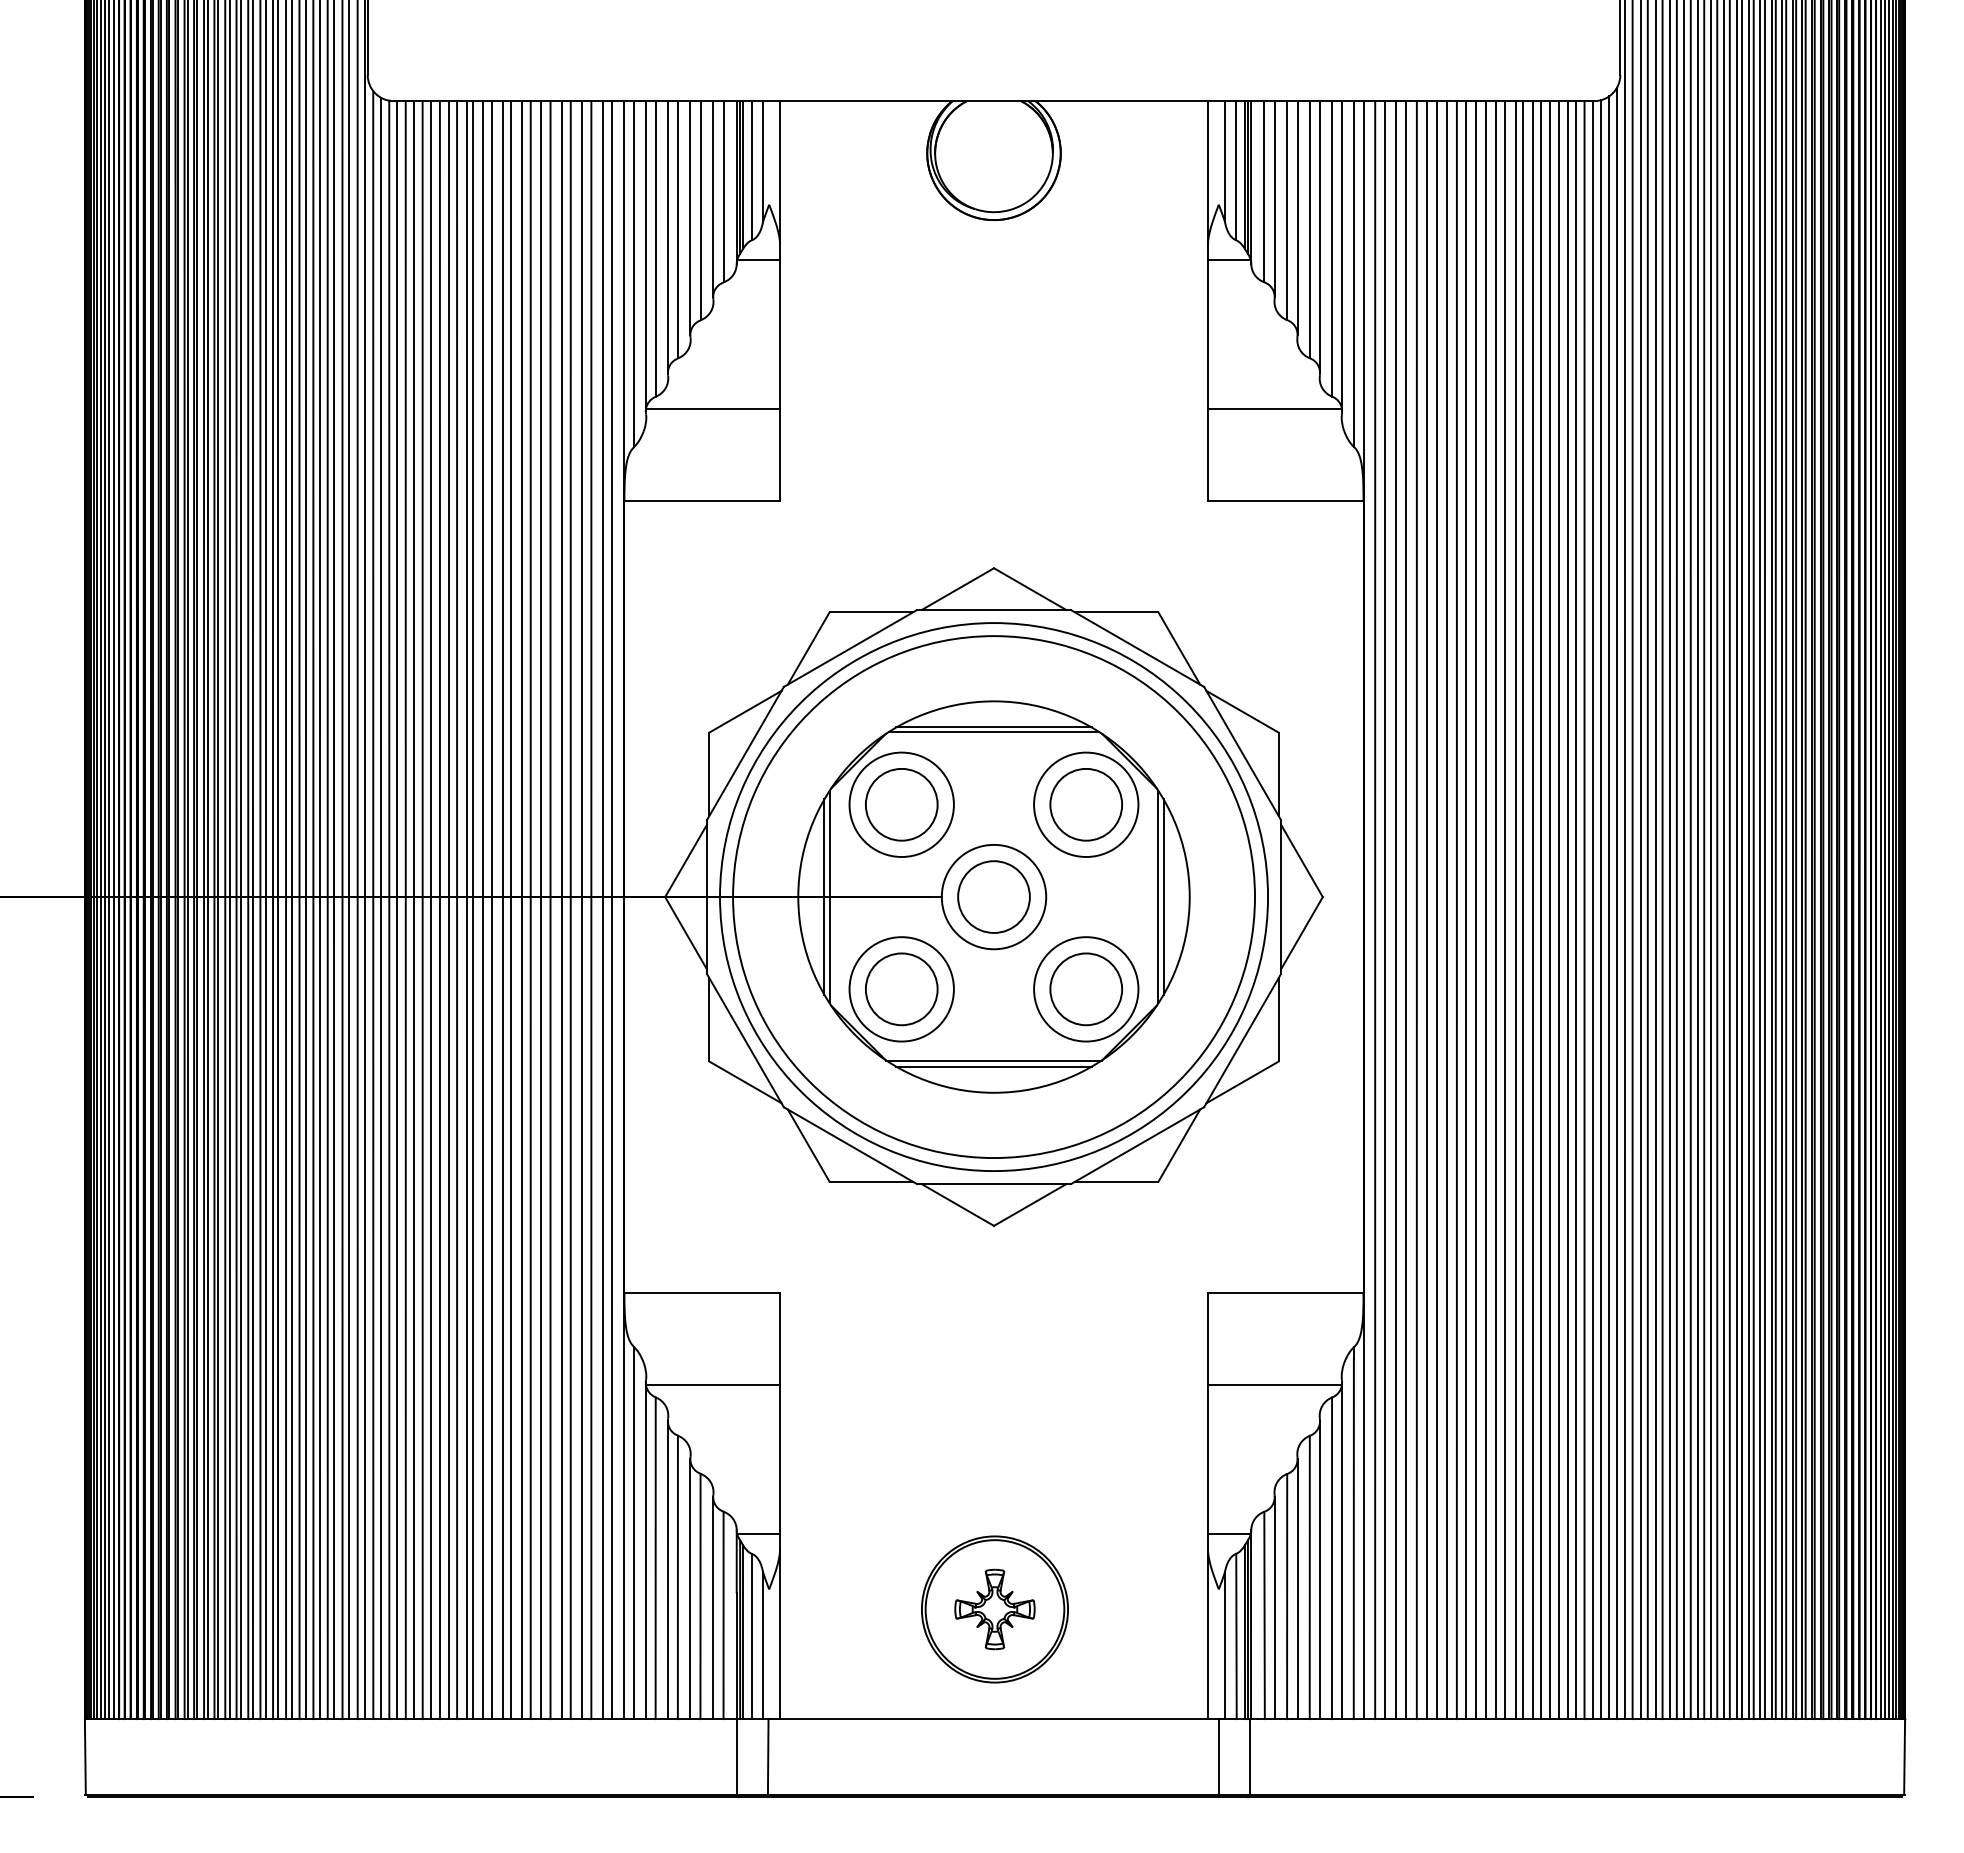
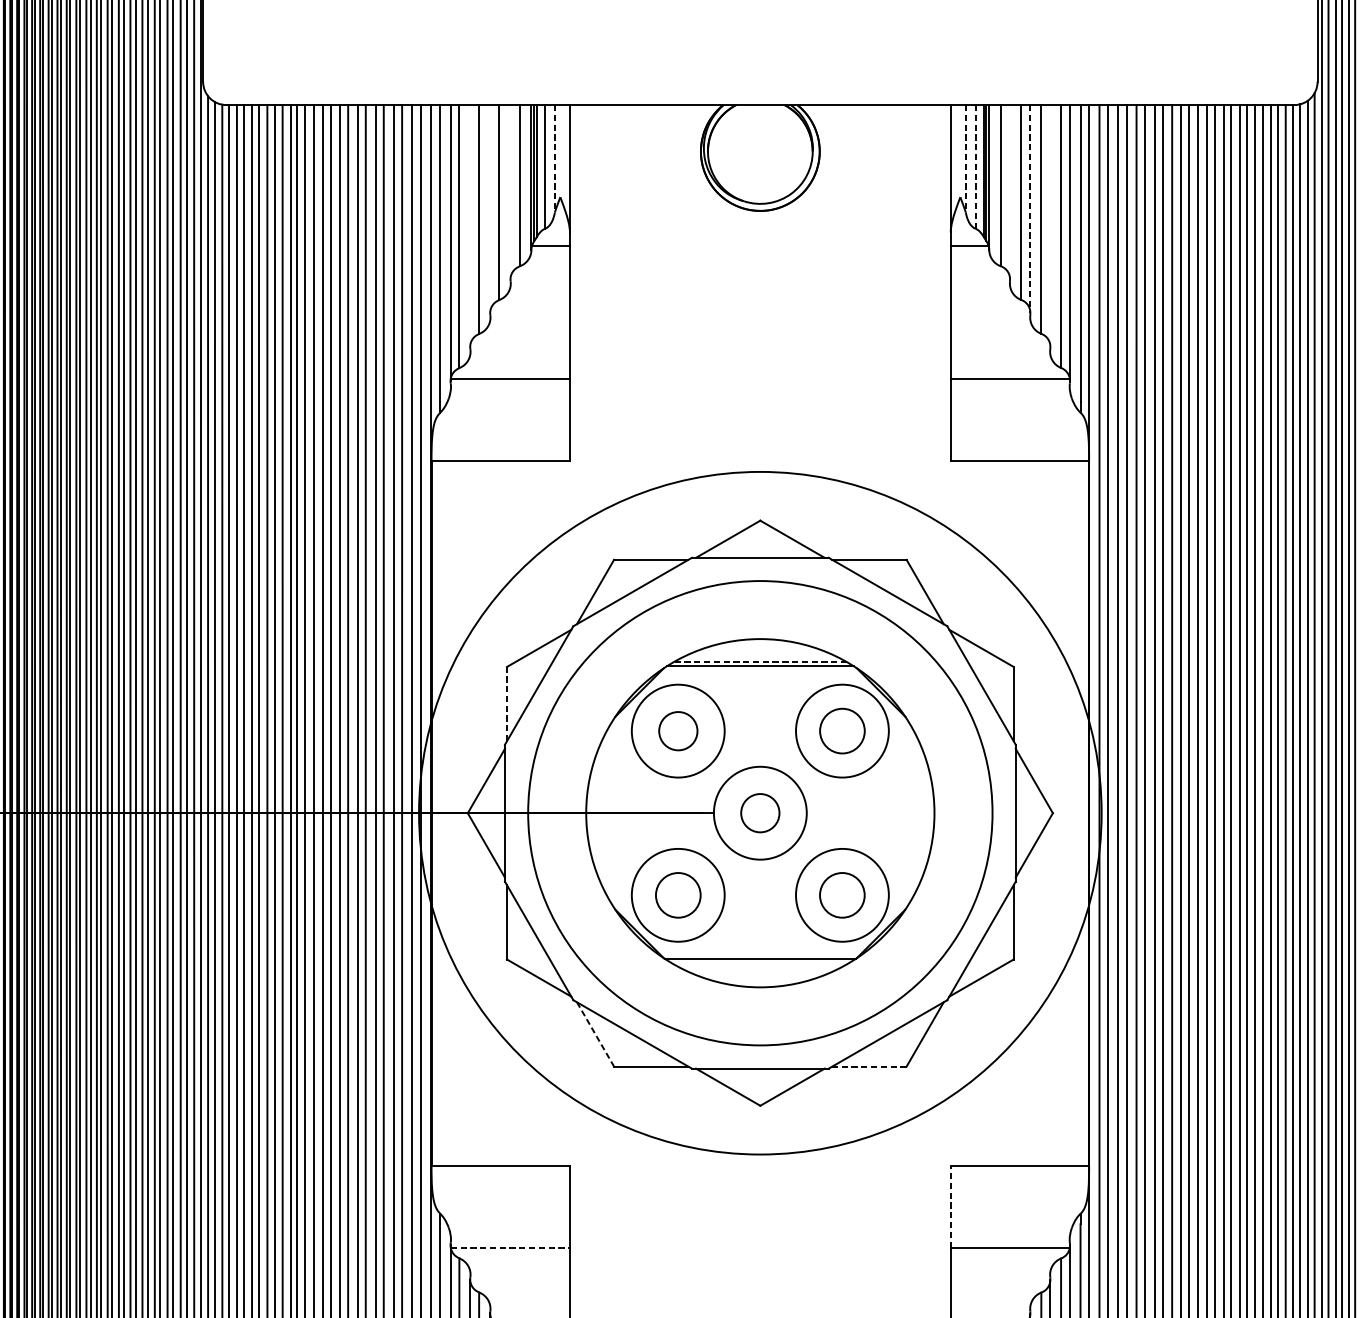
line: (763, 162) -> (555, 159), solid -> dashed
line: (1224, 162) -> (965, 159), solid -> dashed
line: (1236, 170) -> (976, 166), solid -> dashed
line: (1274, 198) -> (1009, 191), removed
line: (713, 199) -> (510, 192), removed
line: (690, 217) -> (490, 208), removed
line: (1297, 217) -> (1030, 208), solid -> dashed
line: (667, 236) -> (469, 225), removed
line: (1320, 236) -> (1050, 225), removed
line: (994, 727) -> (760, 662), solid -> dashed
line: (709, 774) -> (507, 704), solid -> dashed
circle: (901, 804) -> (678, 730), size x0.6
circle: (1086, 804) -> (842, 730), size x0.7
line: (824, 896) -> (609, 812), removed
line: (829, 896) -> (613, 812), removed
circle: (993, 896) -> (759, 812), size x0.6
line: (1158, 896) -> (906, 812), removed
line: (1163, 896) -> (911, 812), removed
circle: (994, 897) -> (760, 813), size x1.4
circle: (901, 989) -> (678, 895), size x0.7
circle: (1085, 989) -> (841, 895), size x0.7
line: (993, 1066) -> (759, 963), removed
line: (808, 1145) -> (595, 1034), solid -> dashed
line: (1116, 1181) -> (869, 1066), solid -> dashed
line: (1208, 1338) -> (951, 1205), solid -> dashed
line: (713, 1385) -> (510, 1247), solid -> dashed

